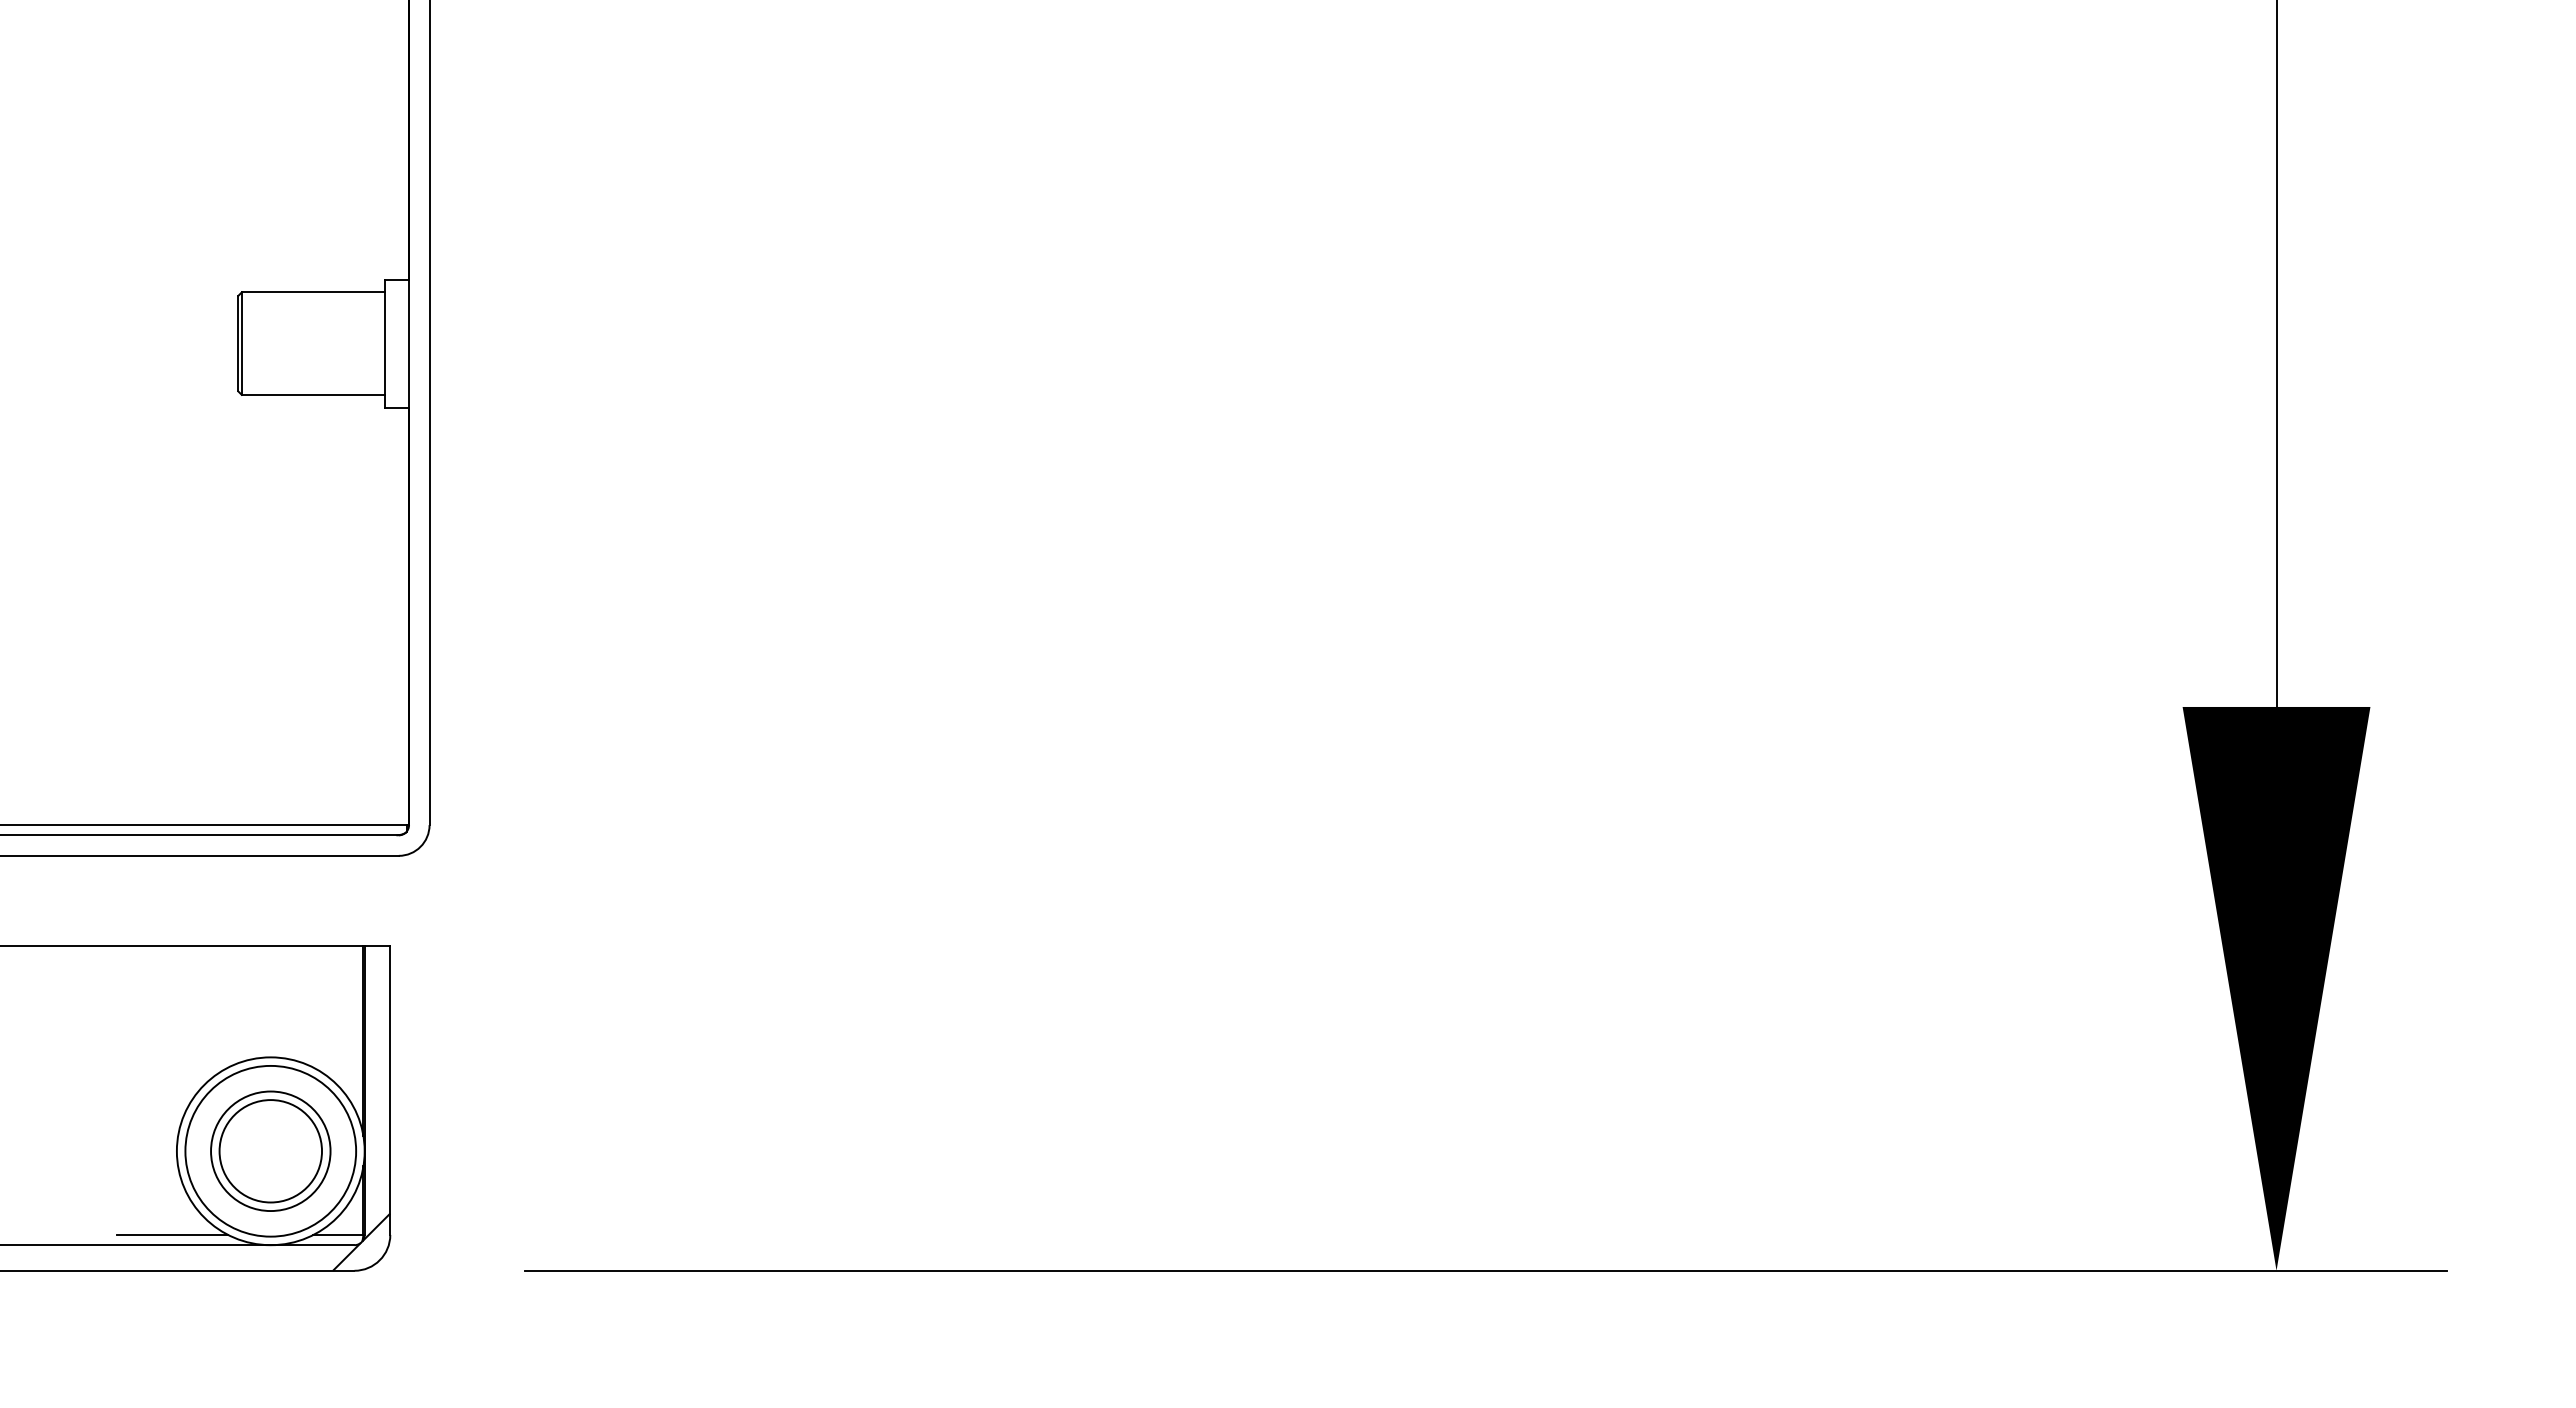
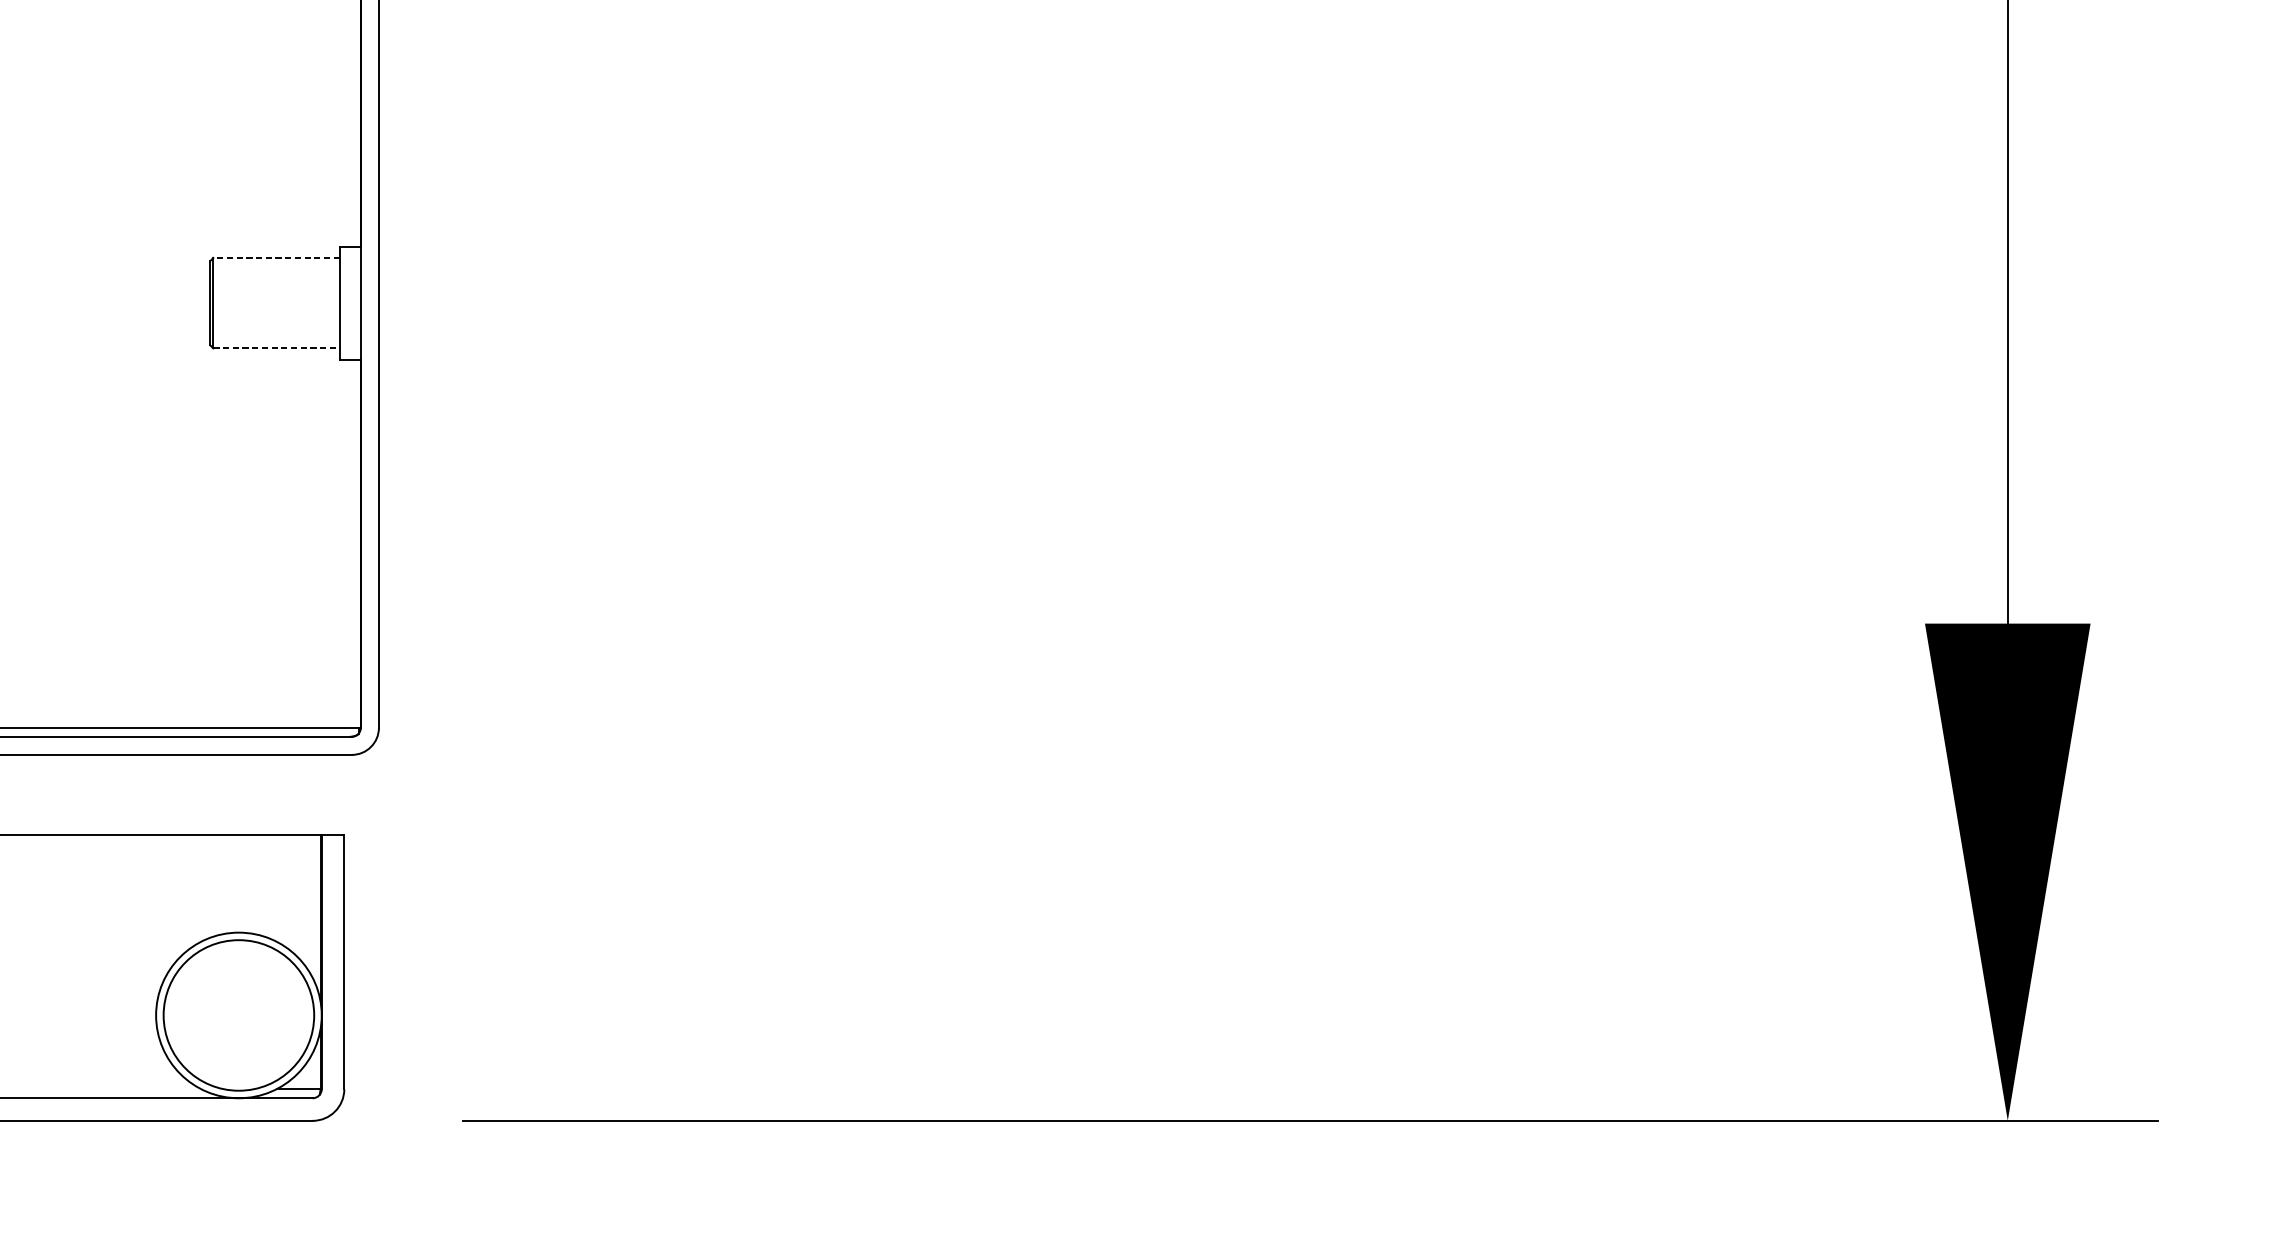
line: (313, 292) -> (276, 258), solid -> dashed
line: (313, 394) -> (276, 348), solid -> dashed
part: (270, 1150) -> (238, 1014), removed
line: (172, 1234) -> (152, 1088), removed
hatch: (361, 1241) -> (318, 1095), removed

